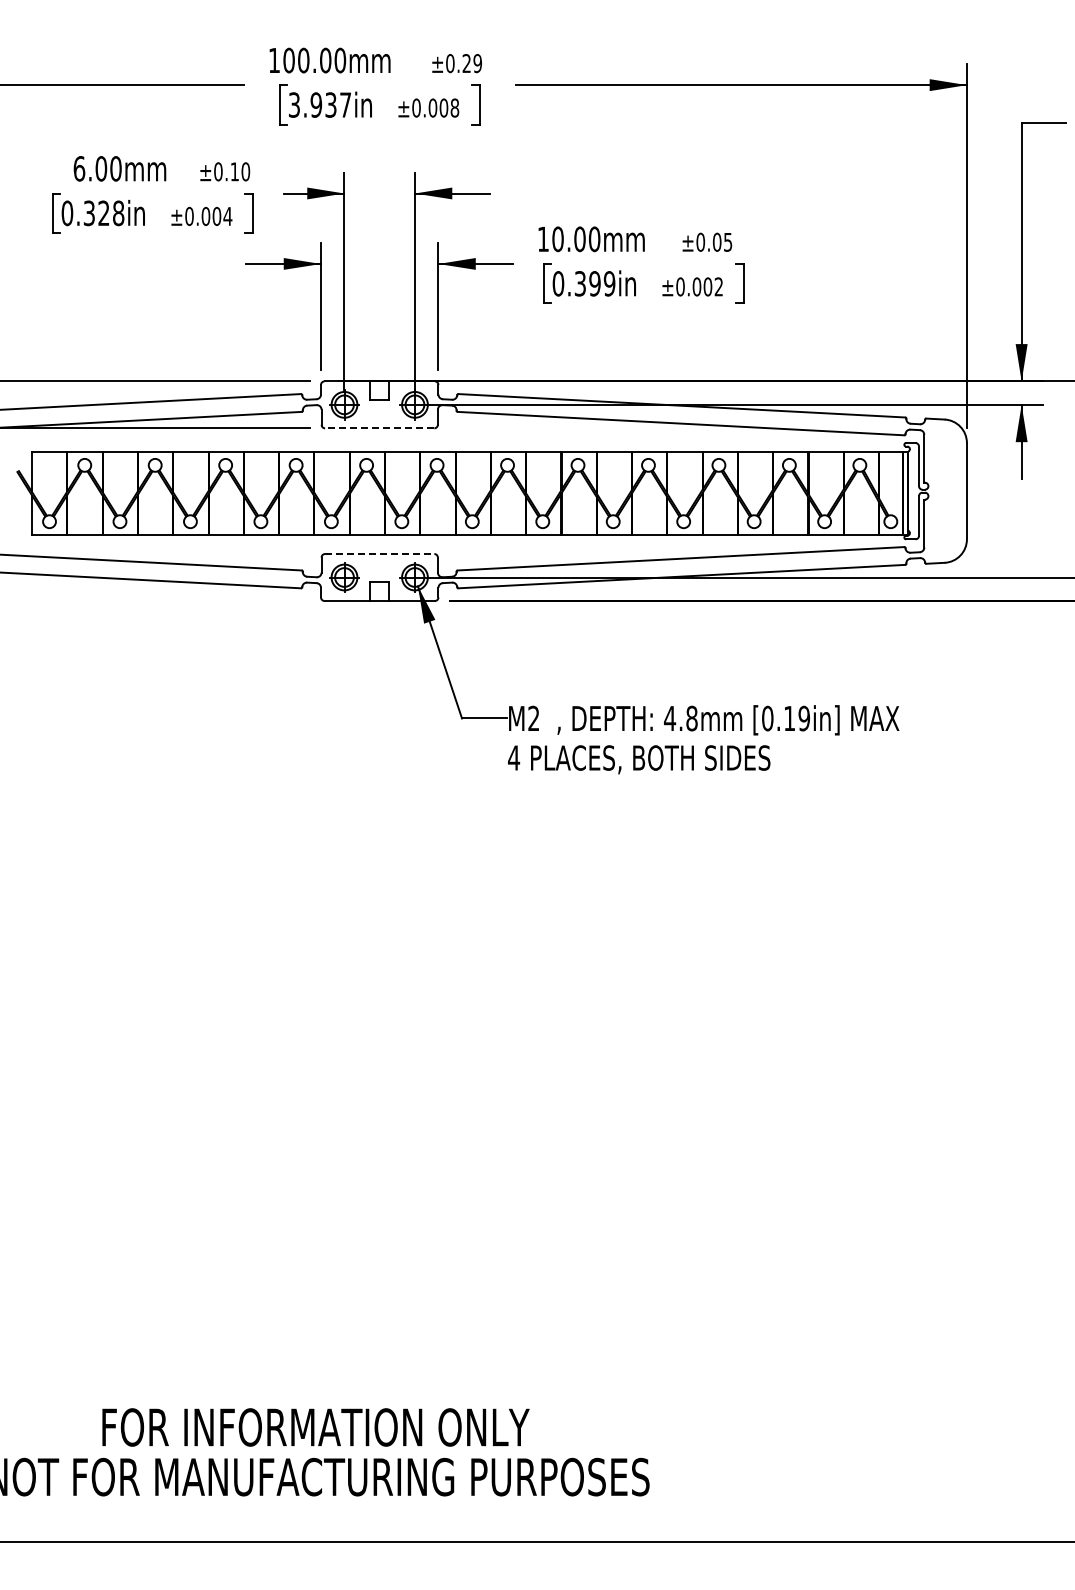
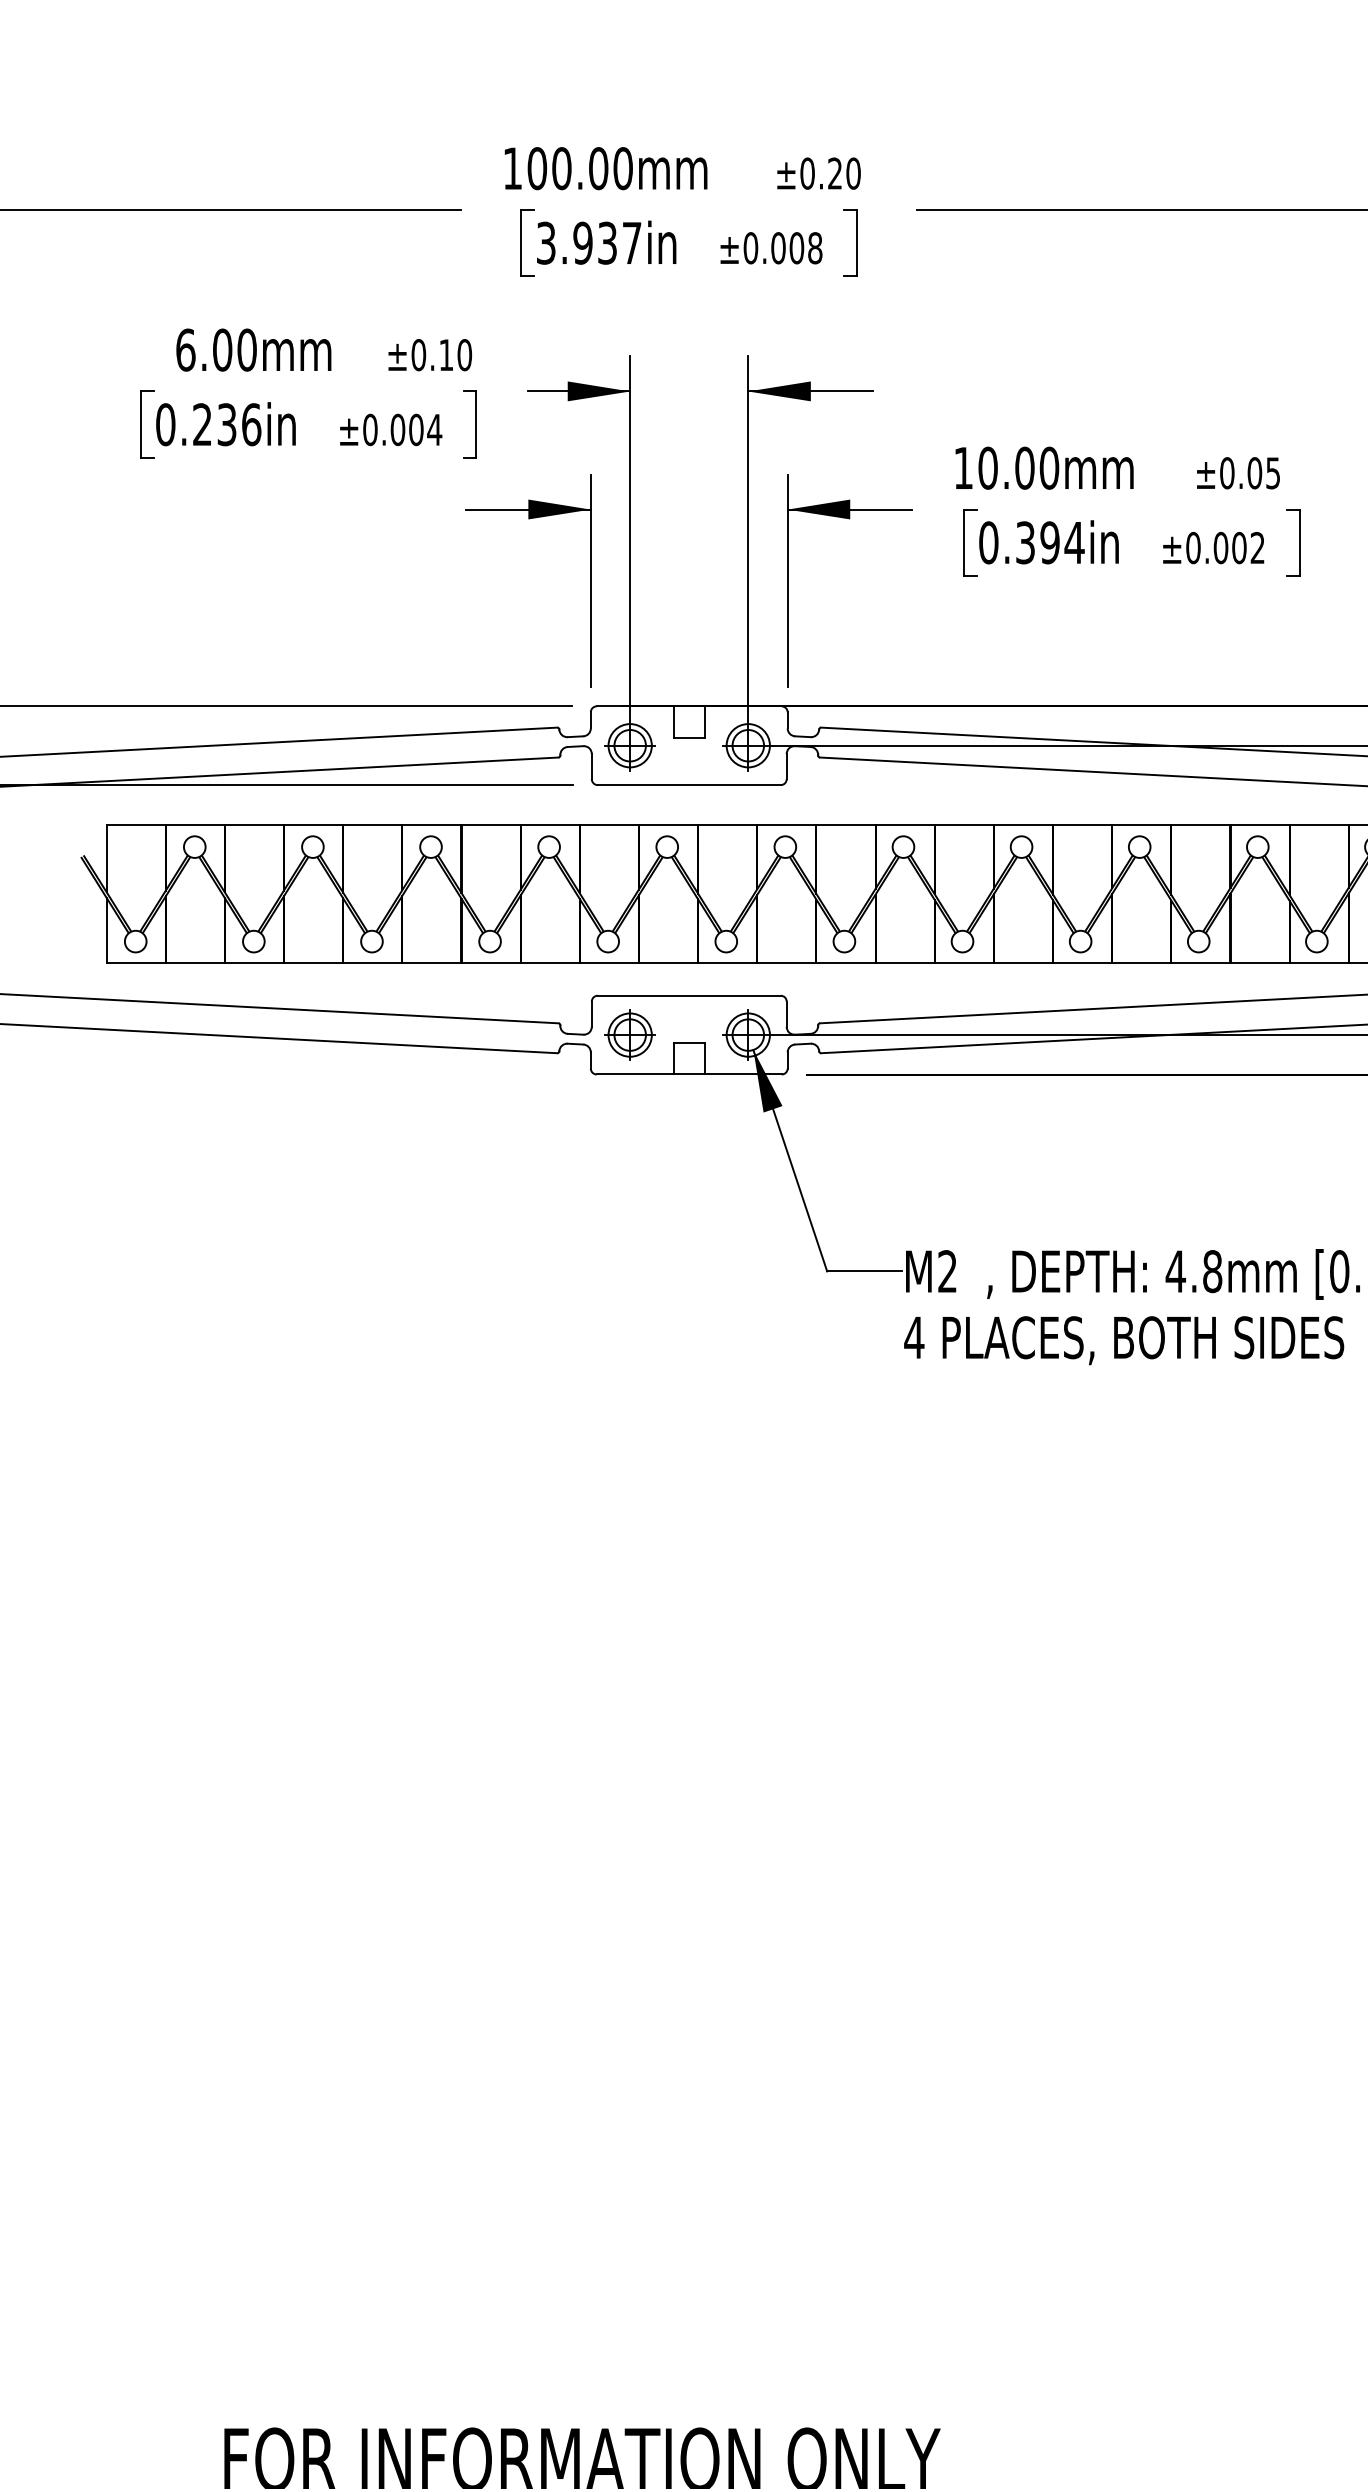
text: (477, 63) -> (853, 173), ±0.29 -> ±0.20
text: (103, 213) -> (226, 424), 0.328in -> 0.236in
text: (609, 283) -> (1074, 542), 0.399in -> 0.394in
line: (379, 428) -> (688, 785), dashed -> solid
line: (379, 554) -> (688, 996), dashed -> solid

